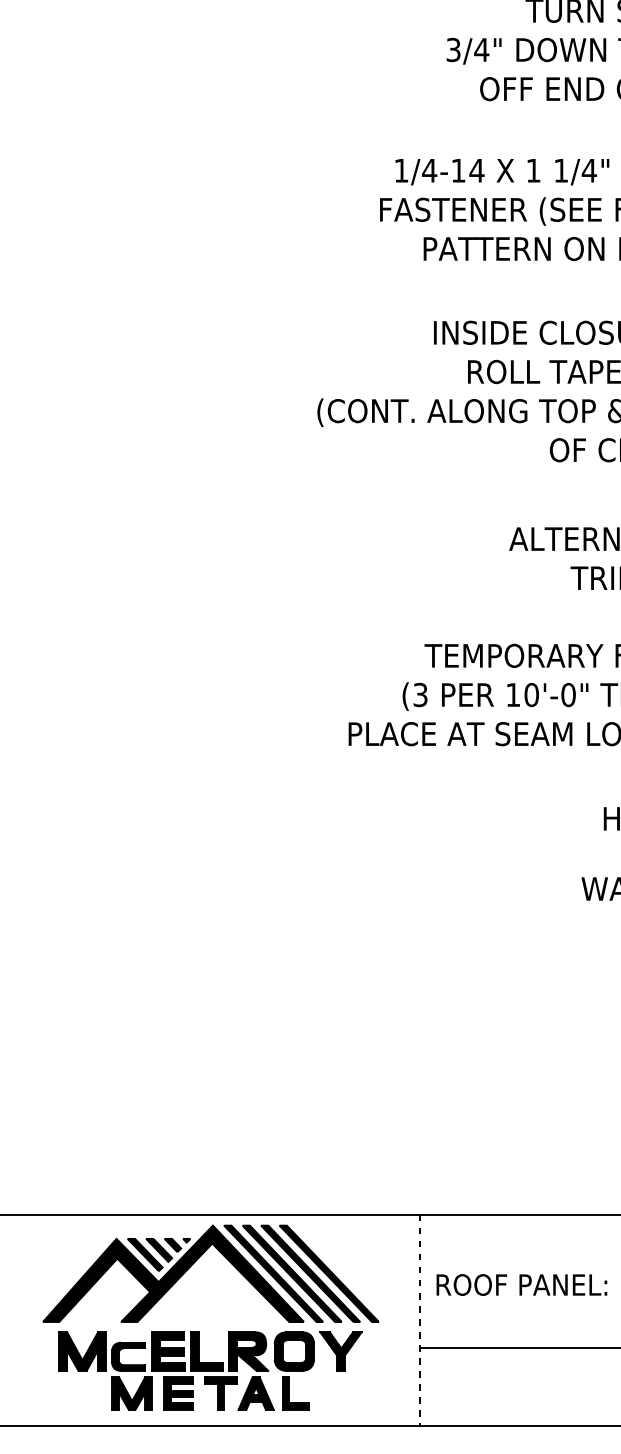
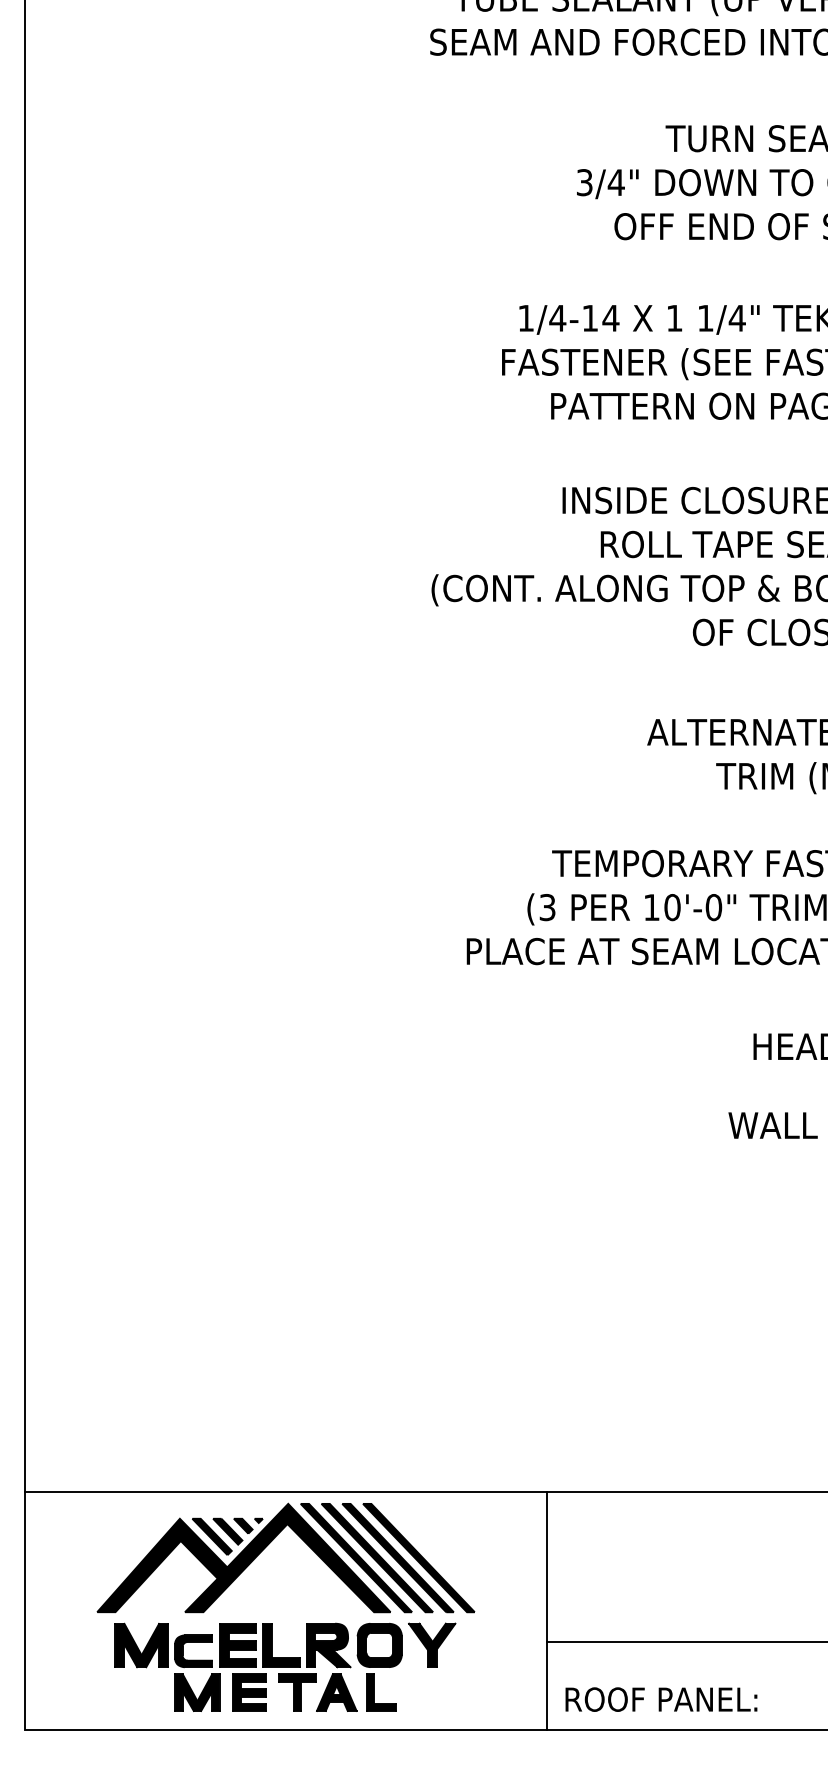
text: (521, 1284) -> (661, 1699), moved
line: (420, 1320) -> (547, 1610), dashed -> solid
part: (198, 1332) -> (272, 1623), moved

